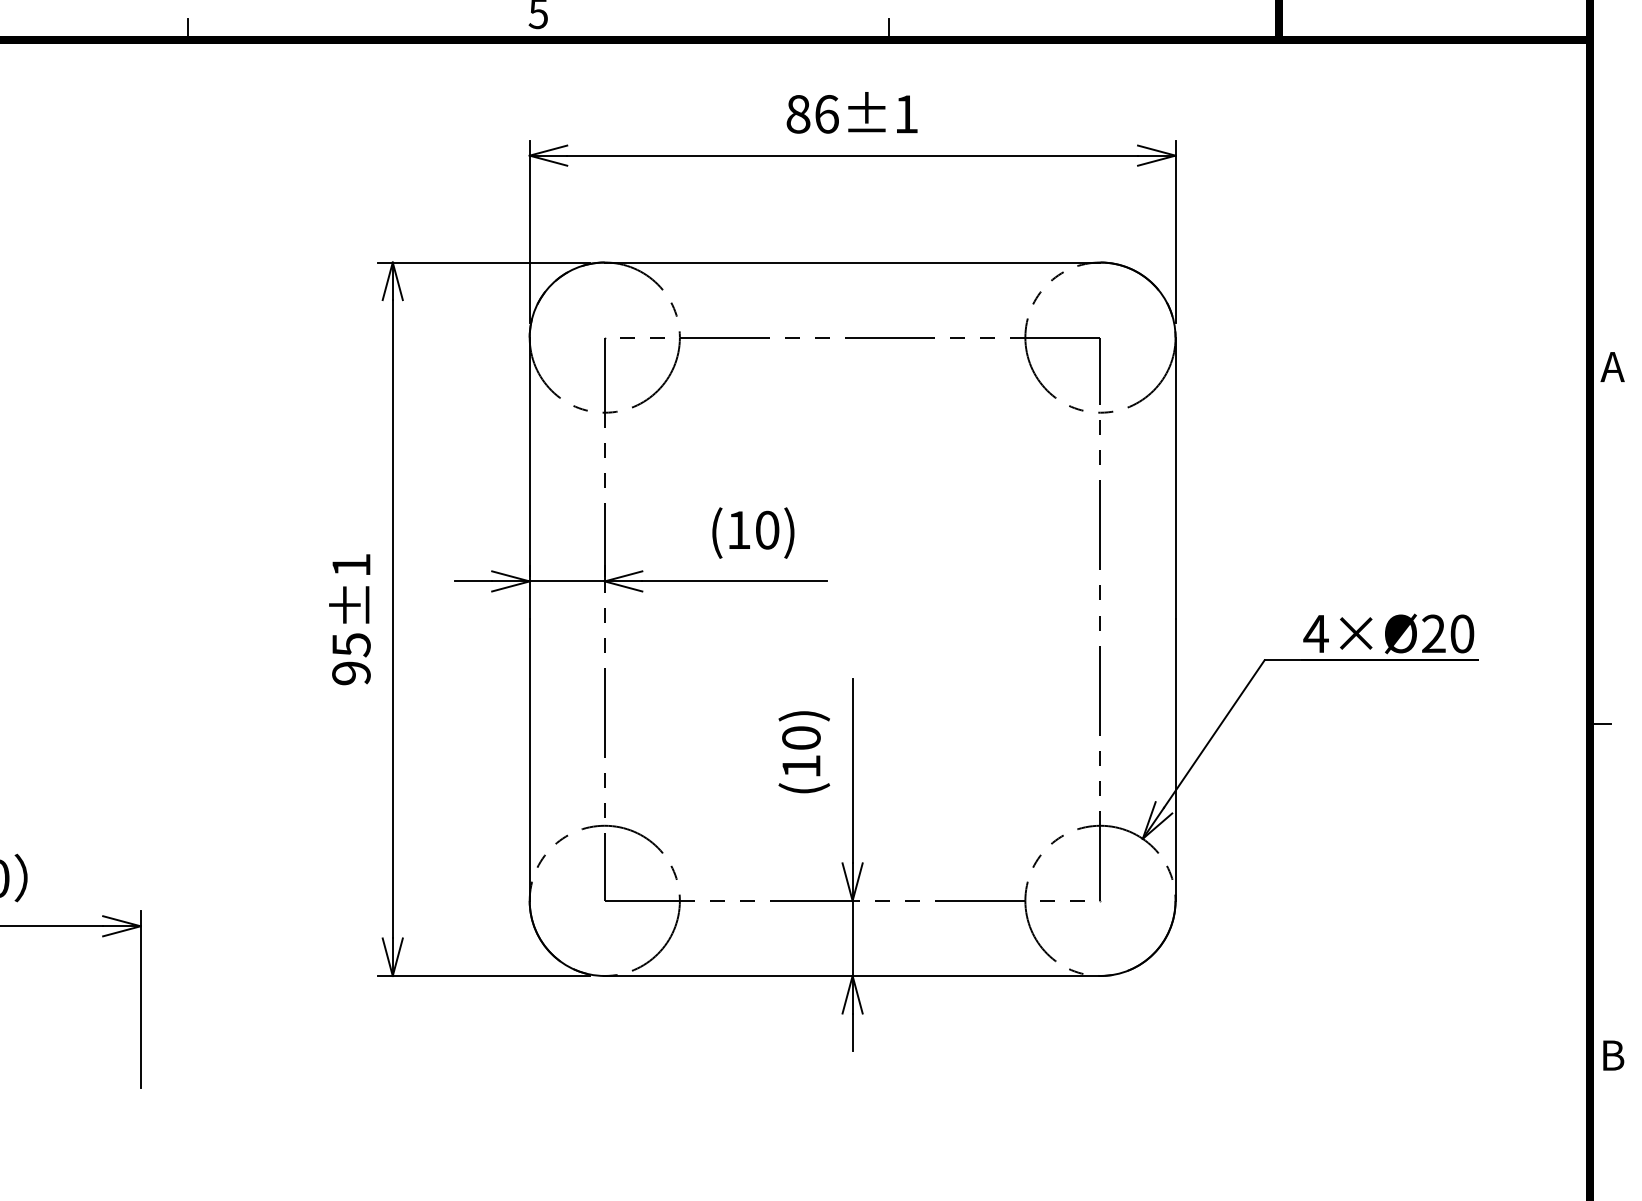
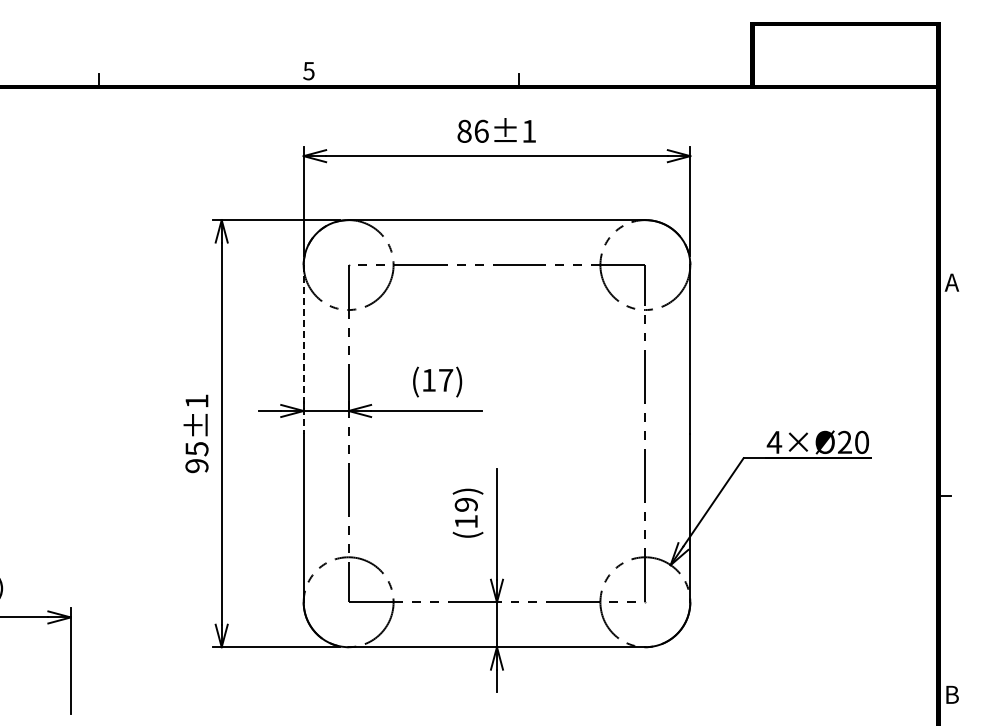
line: (529, 478) -> (303, 349), solid -> dashed
text: (768, 528) -> (446, 379), (10) -> (17)
text: (800, 737) -> (465, 504), (10) -> (19)

